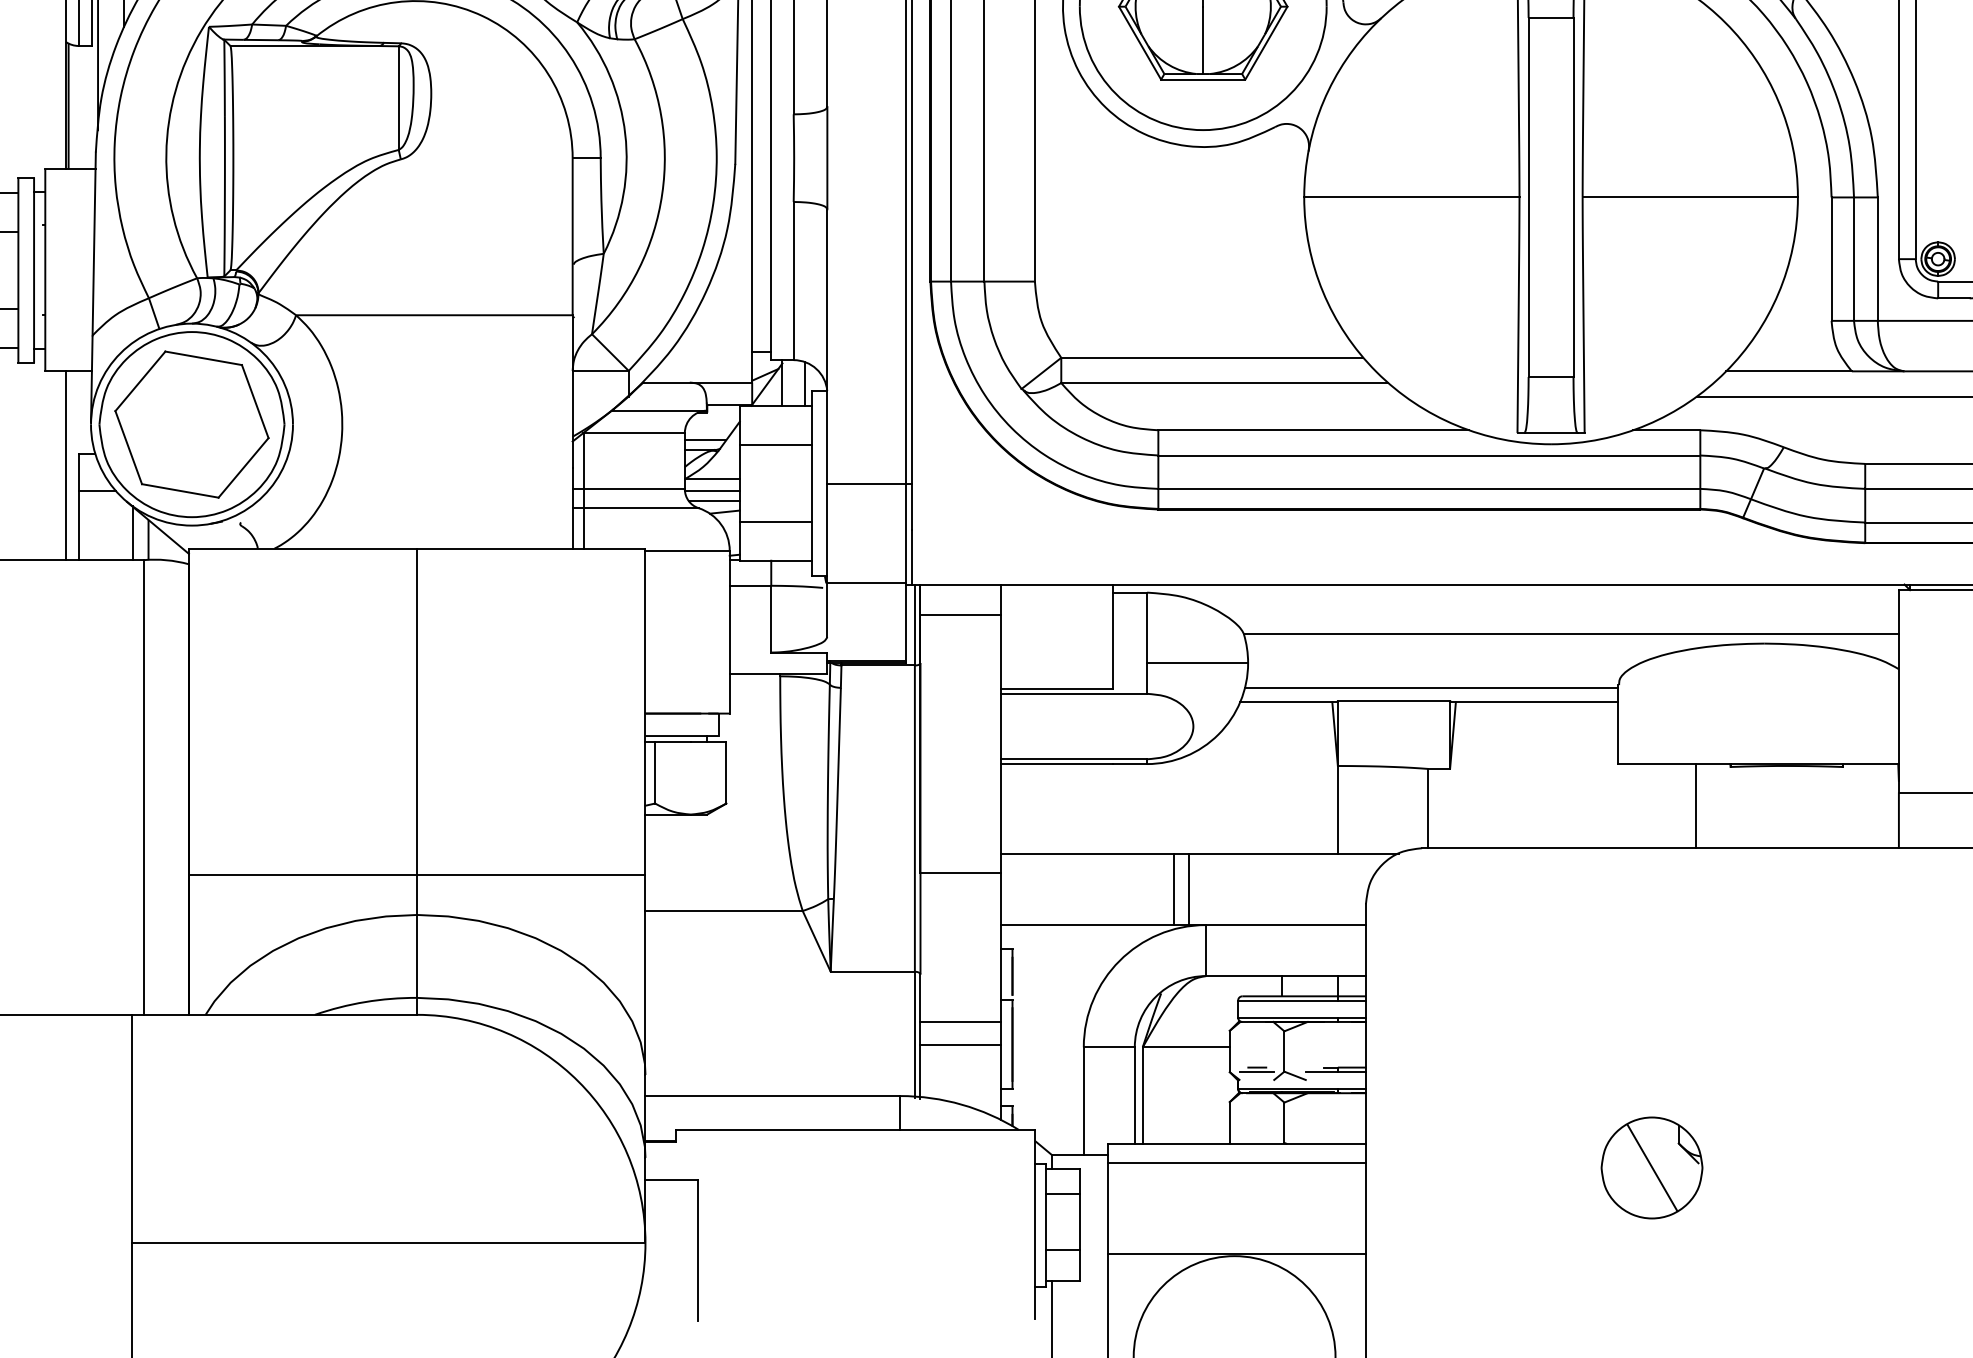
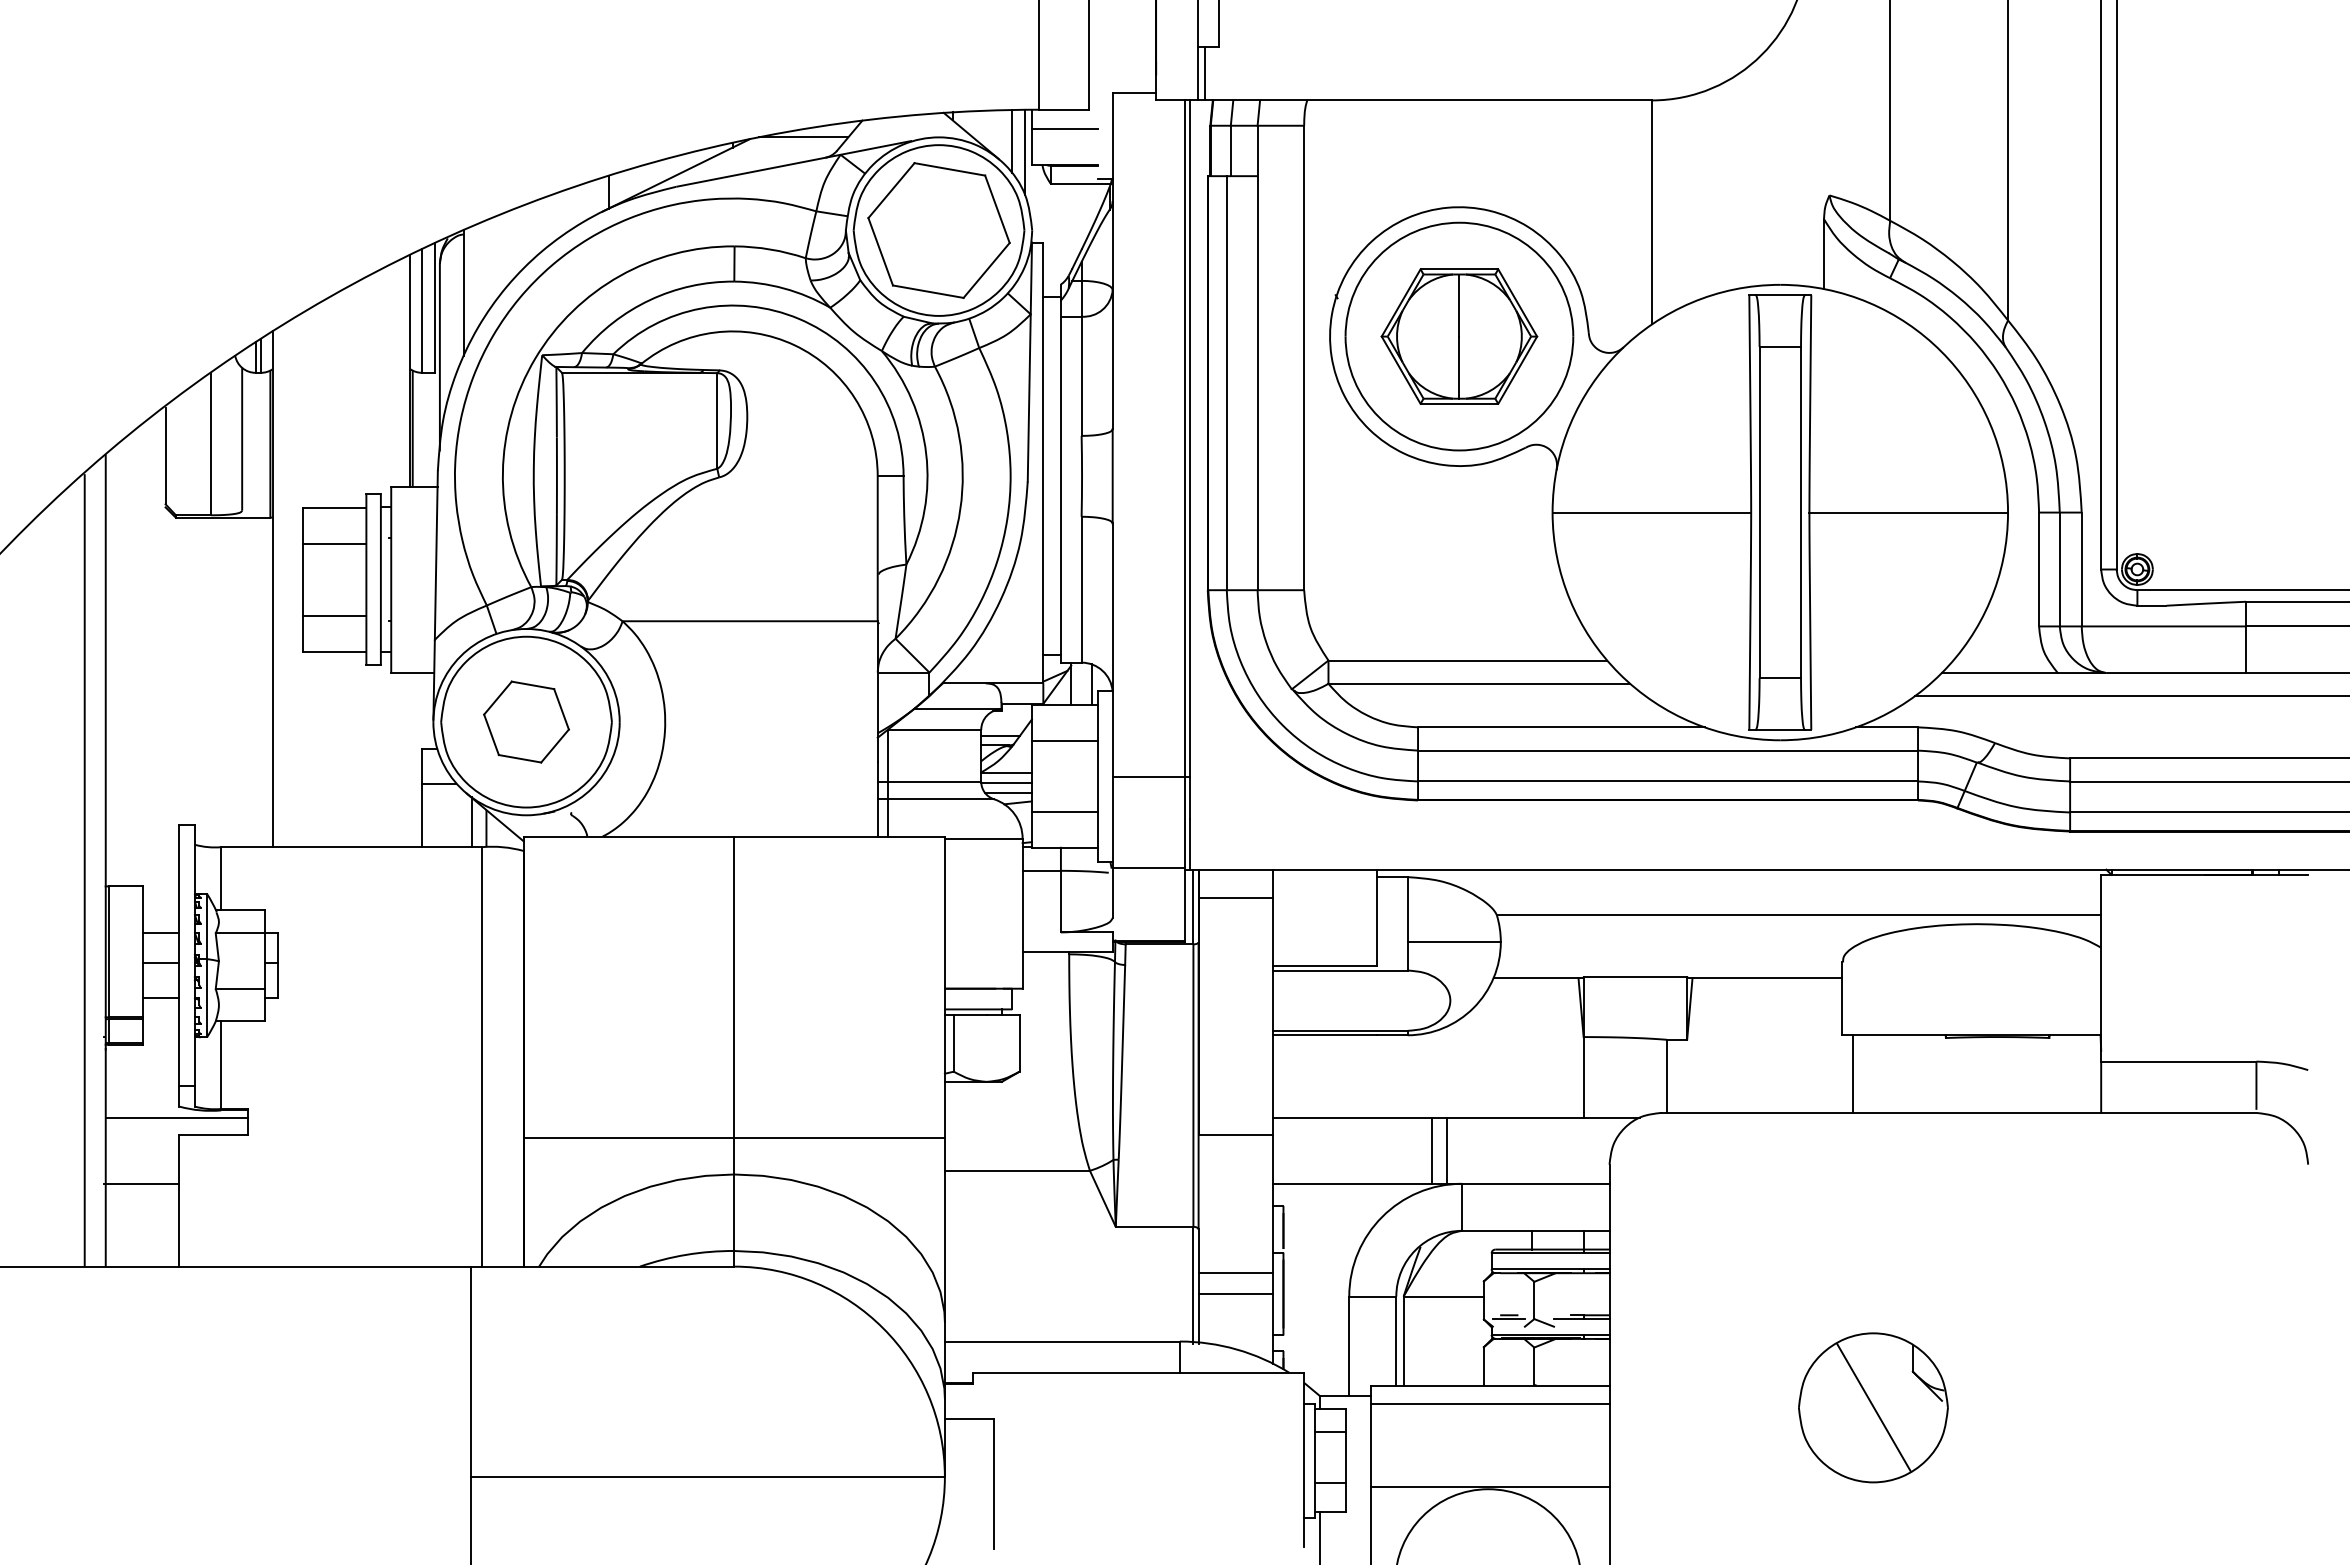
part: (191, 423) -> (526, 721), size x0.6
line: (66, 466) -> (410, 760), removed
line: (1430, 688) -> (1669, 965), removed
line: (1696, 805) -> (1853, 1073), moved
part: (1652, 1167) -> (1873, 1407), size x1.6

